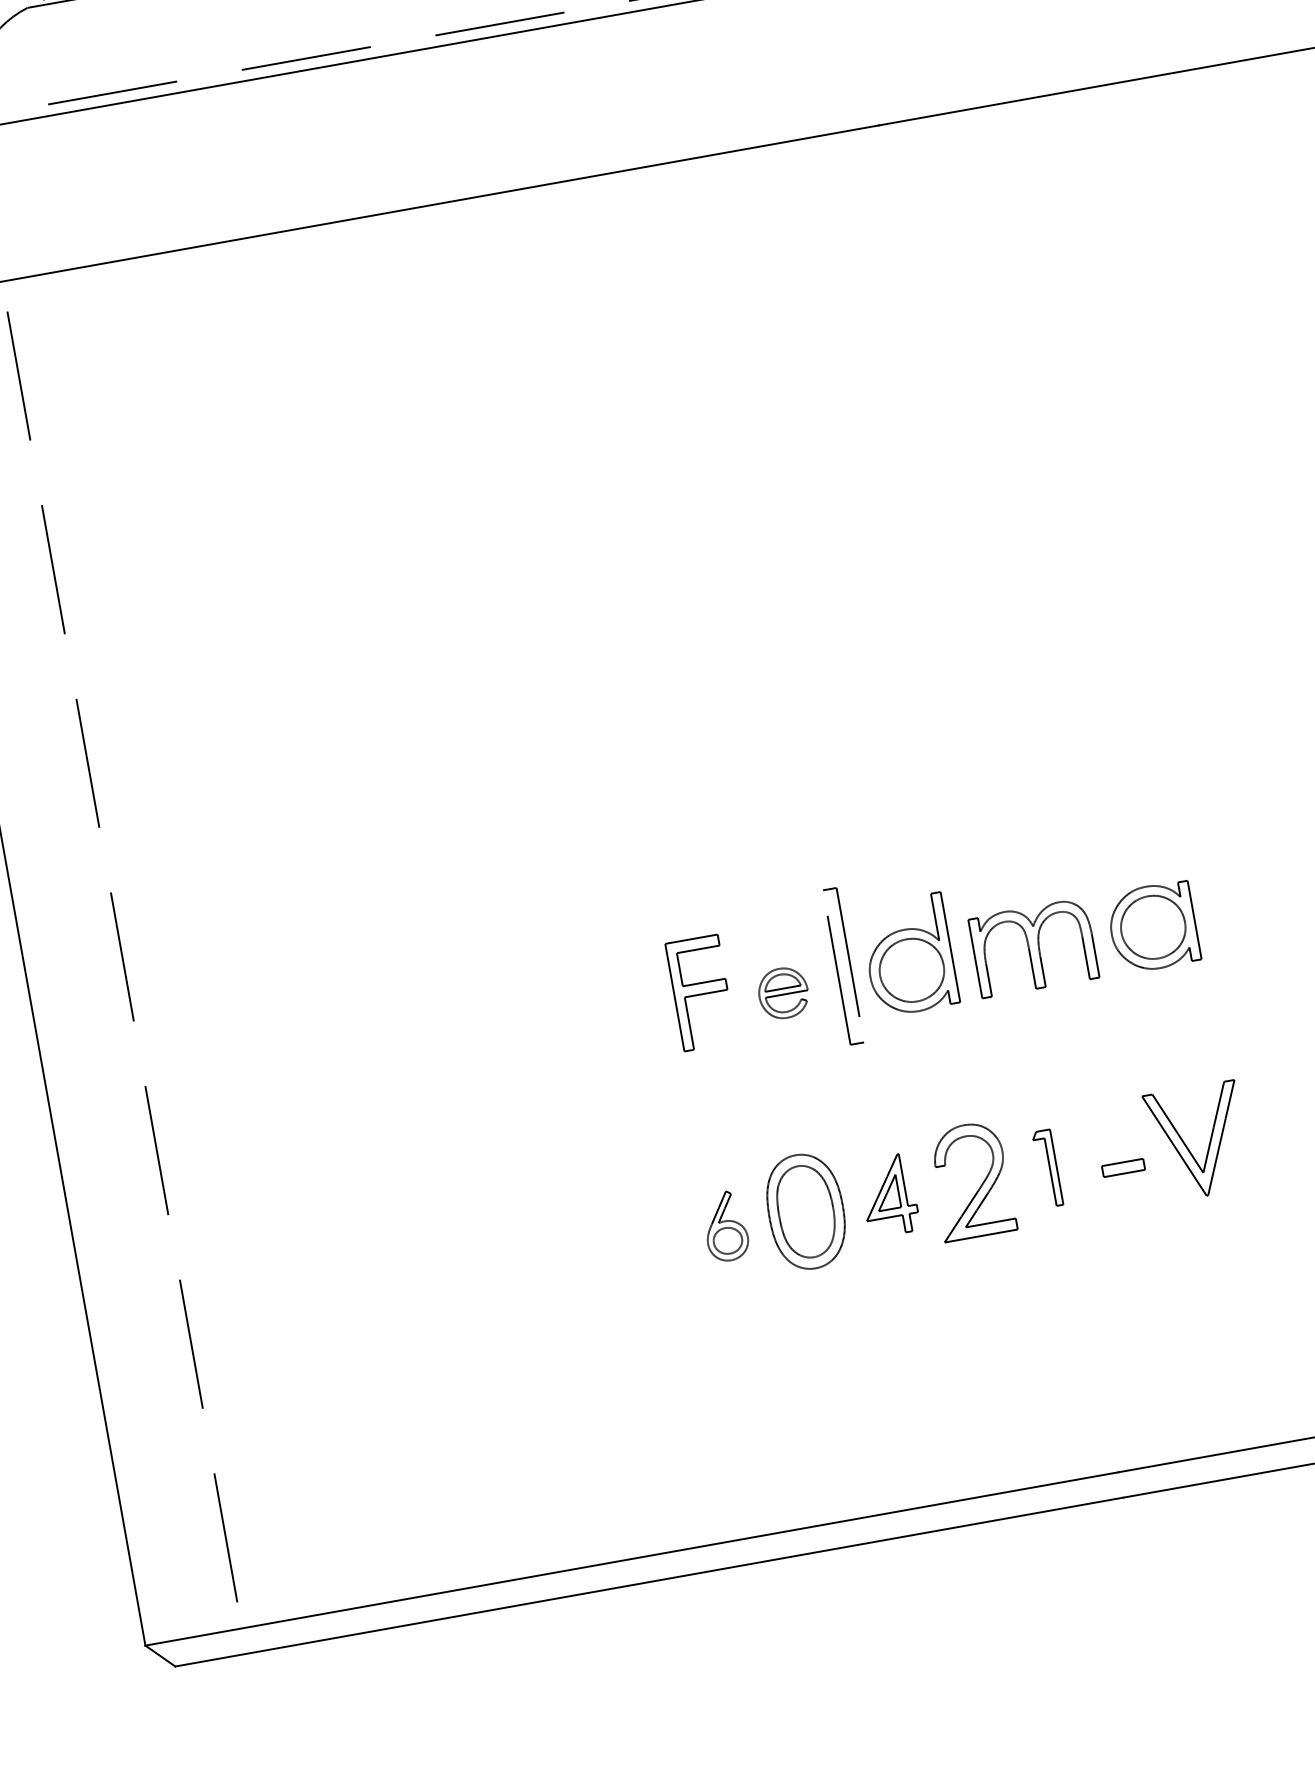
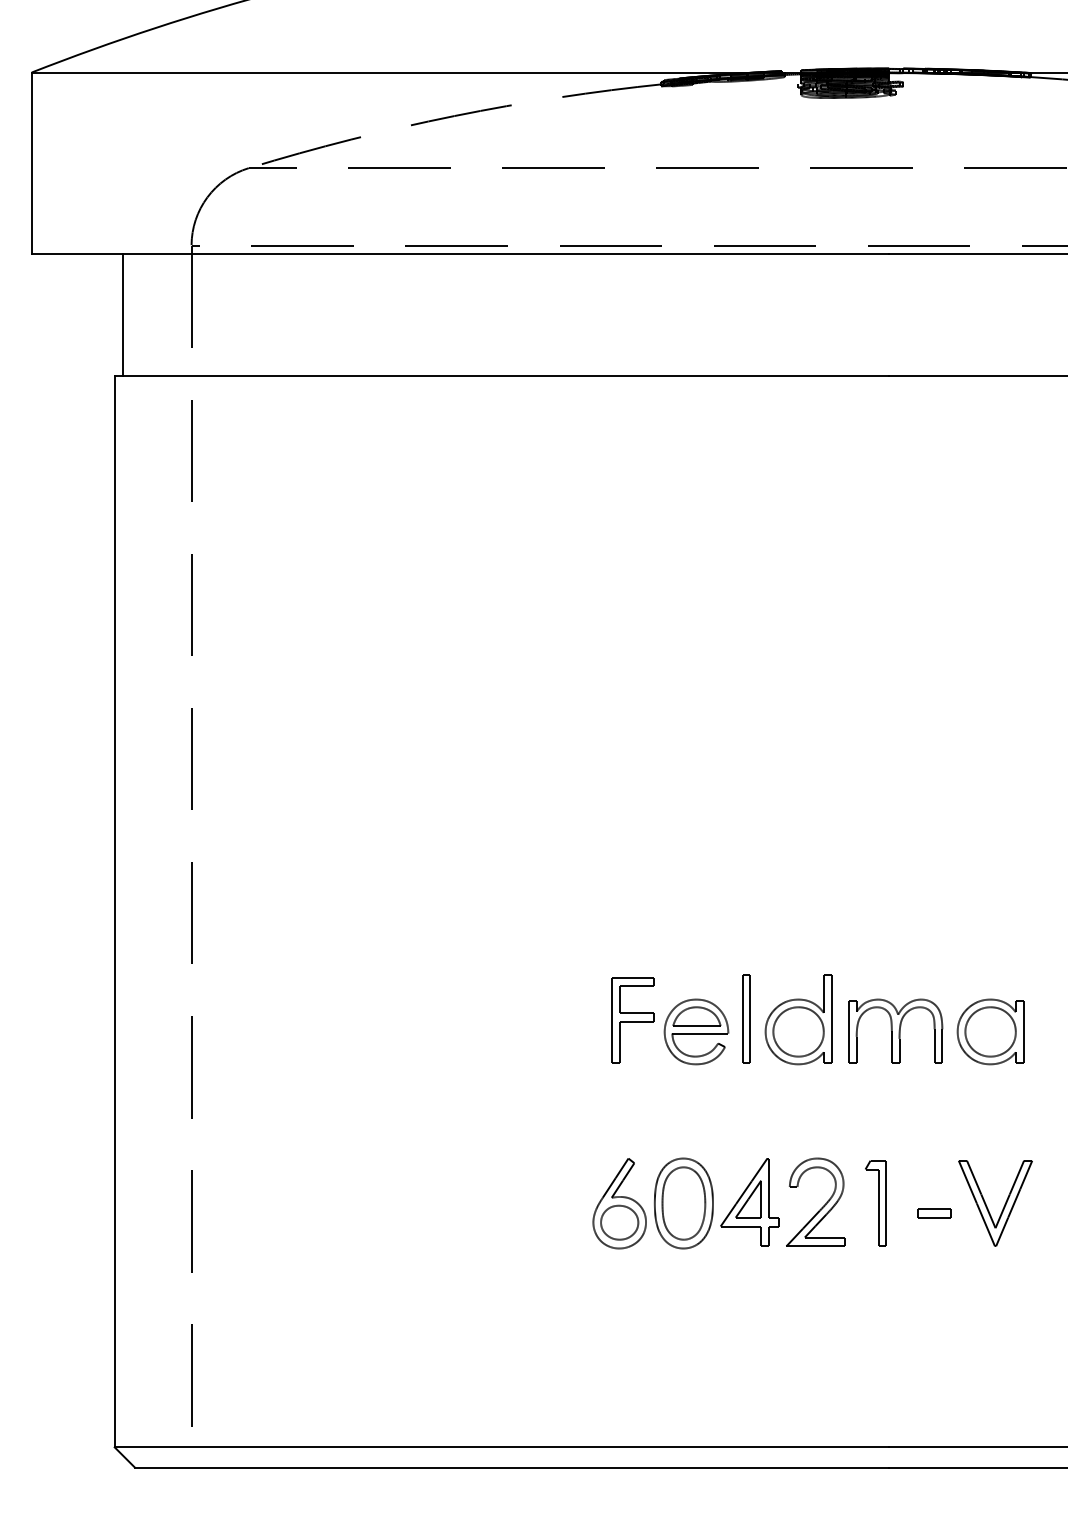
part: (843, 965) -> (746, 1018), size x0.71
part: (783, 992) -> (696, 1031), size x1.67
part: (1046, 1168) -> (875, 1203), size x1.43
part: (888, 1195) -> (749, 1202), size x1.43
part: (725, 1226) -> (619, 1203), size x1.67

